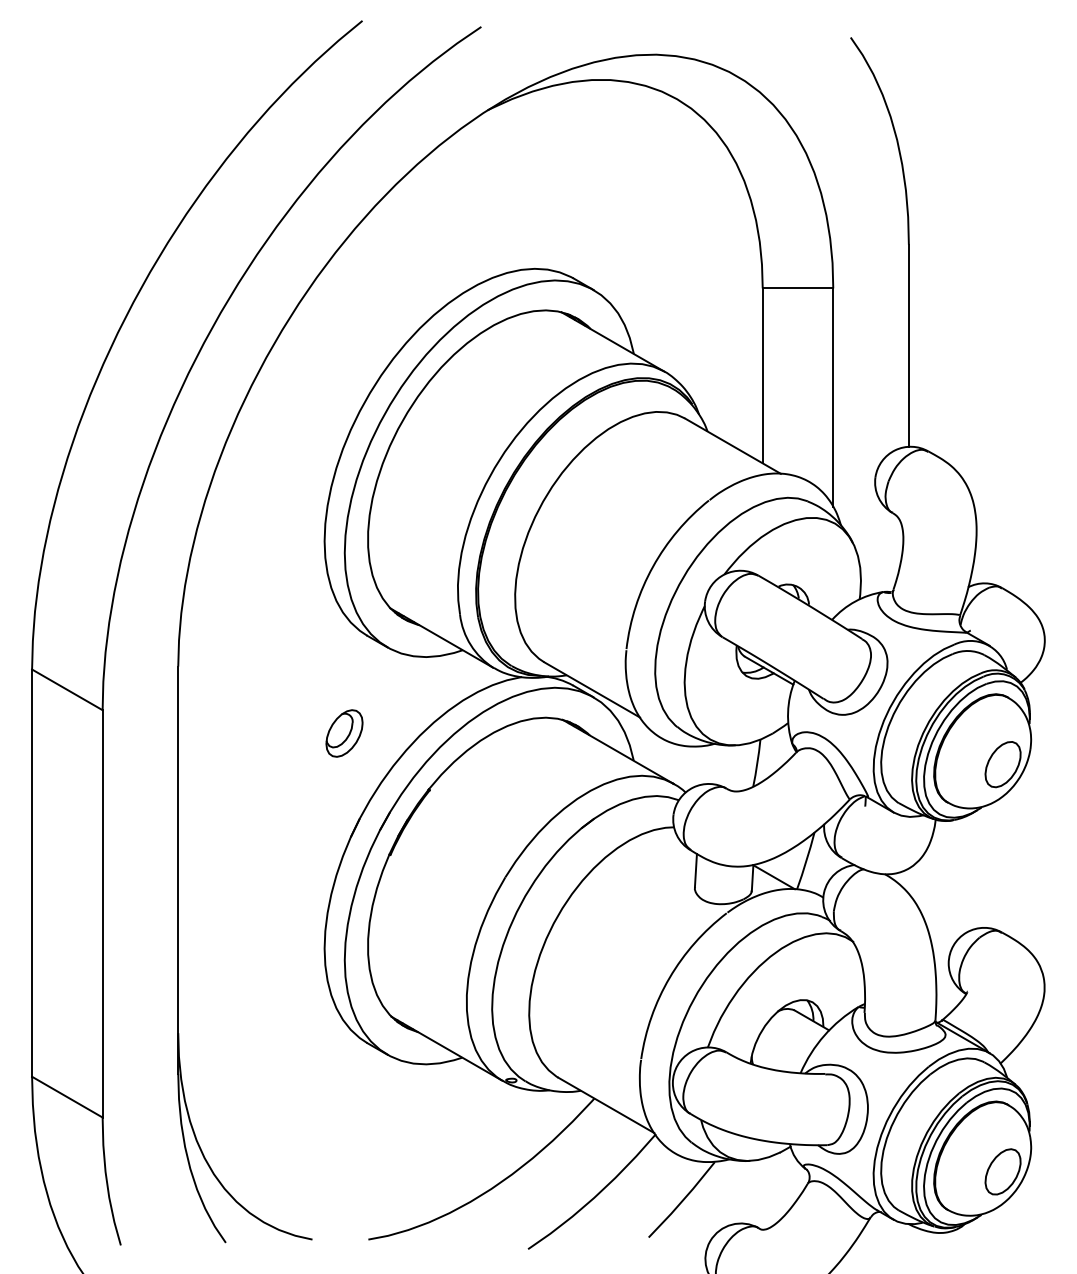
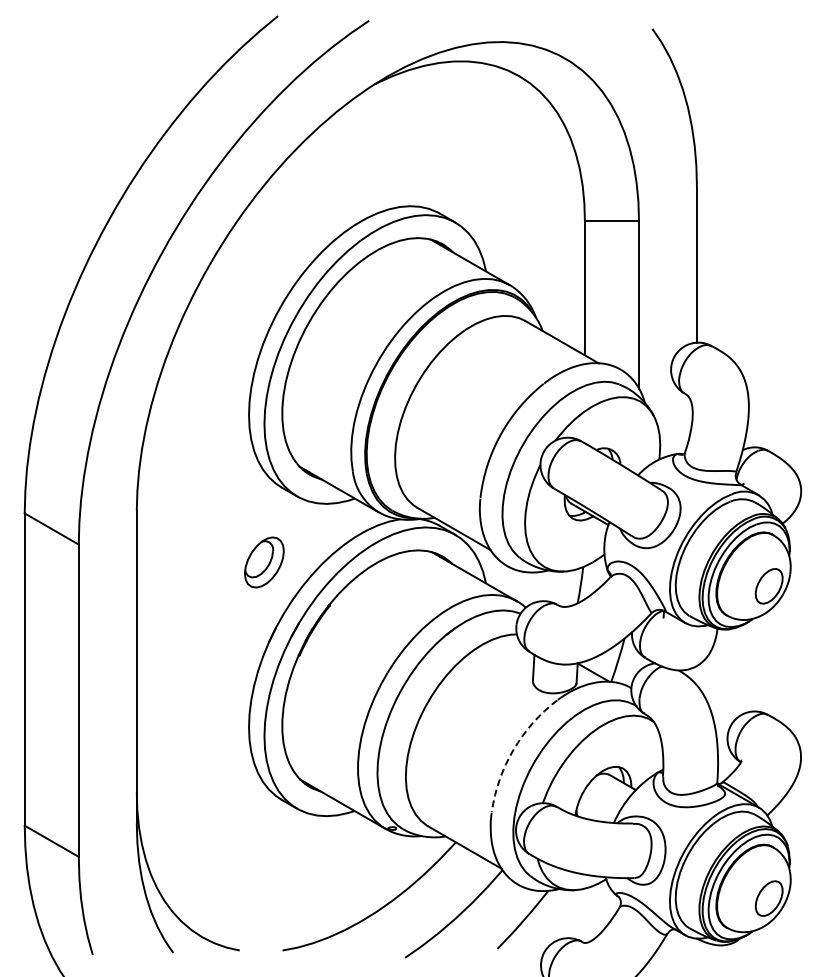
part: (343, 733) -> (263, 562), size x1.4
arc: (669, 977) -> (513, 749), solid -> dashed

